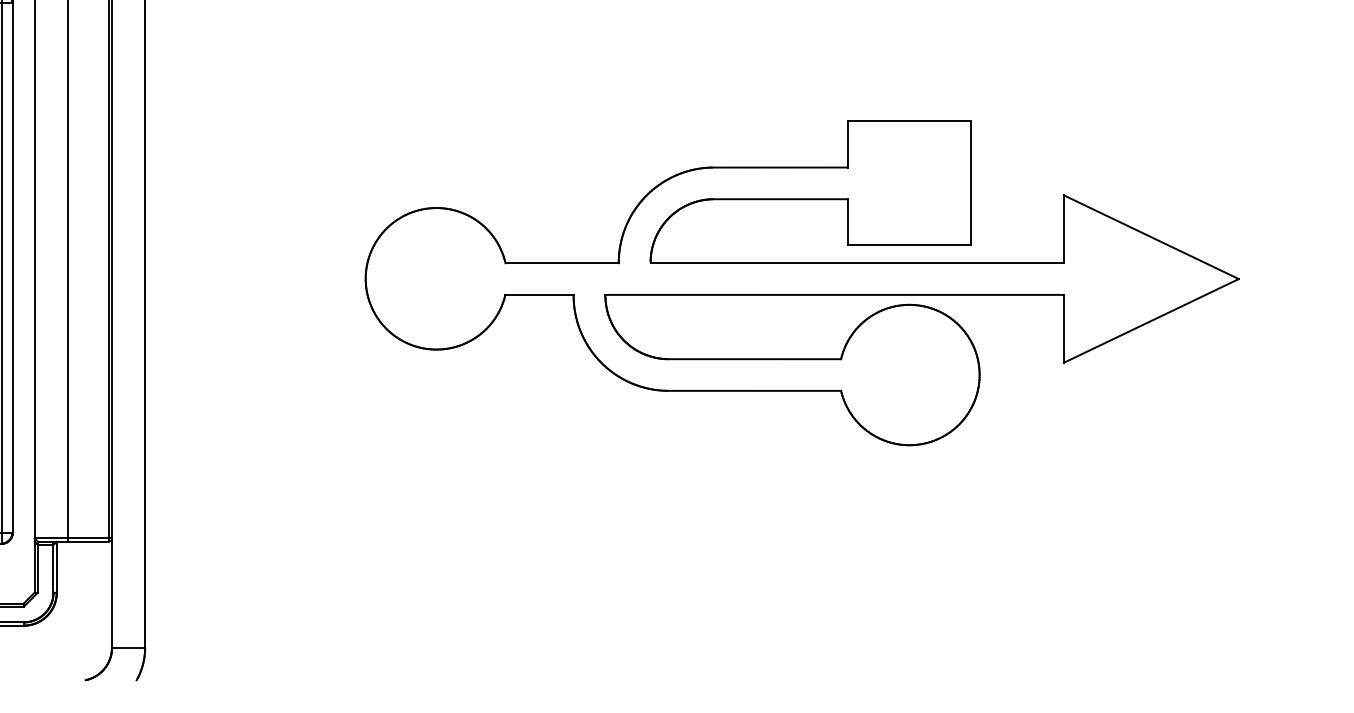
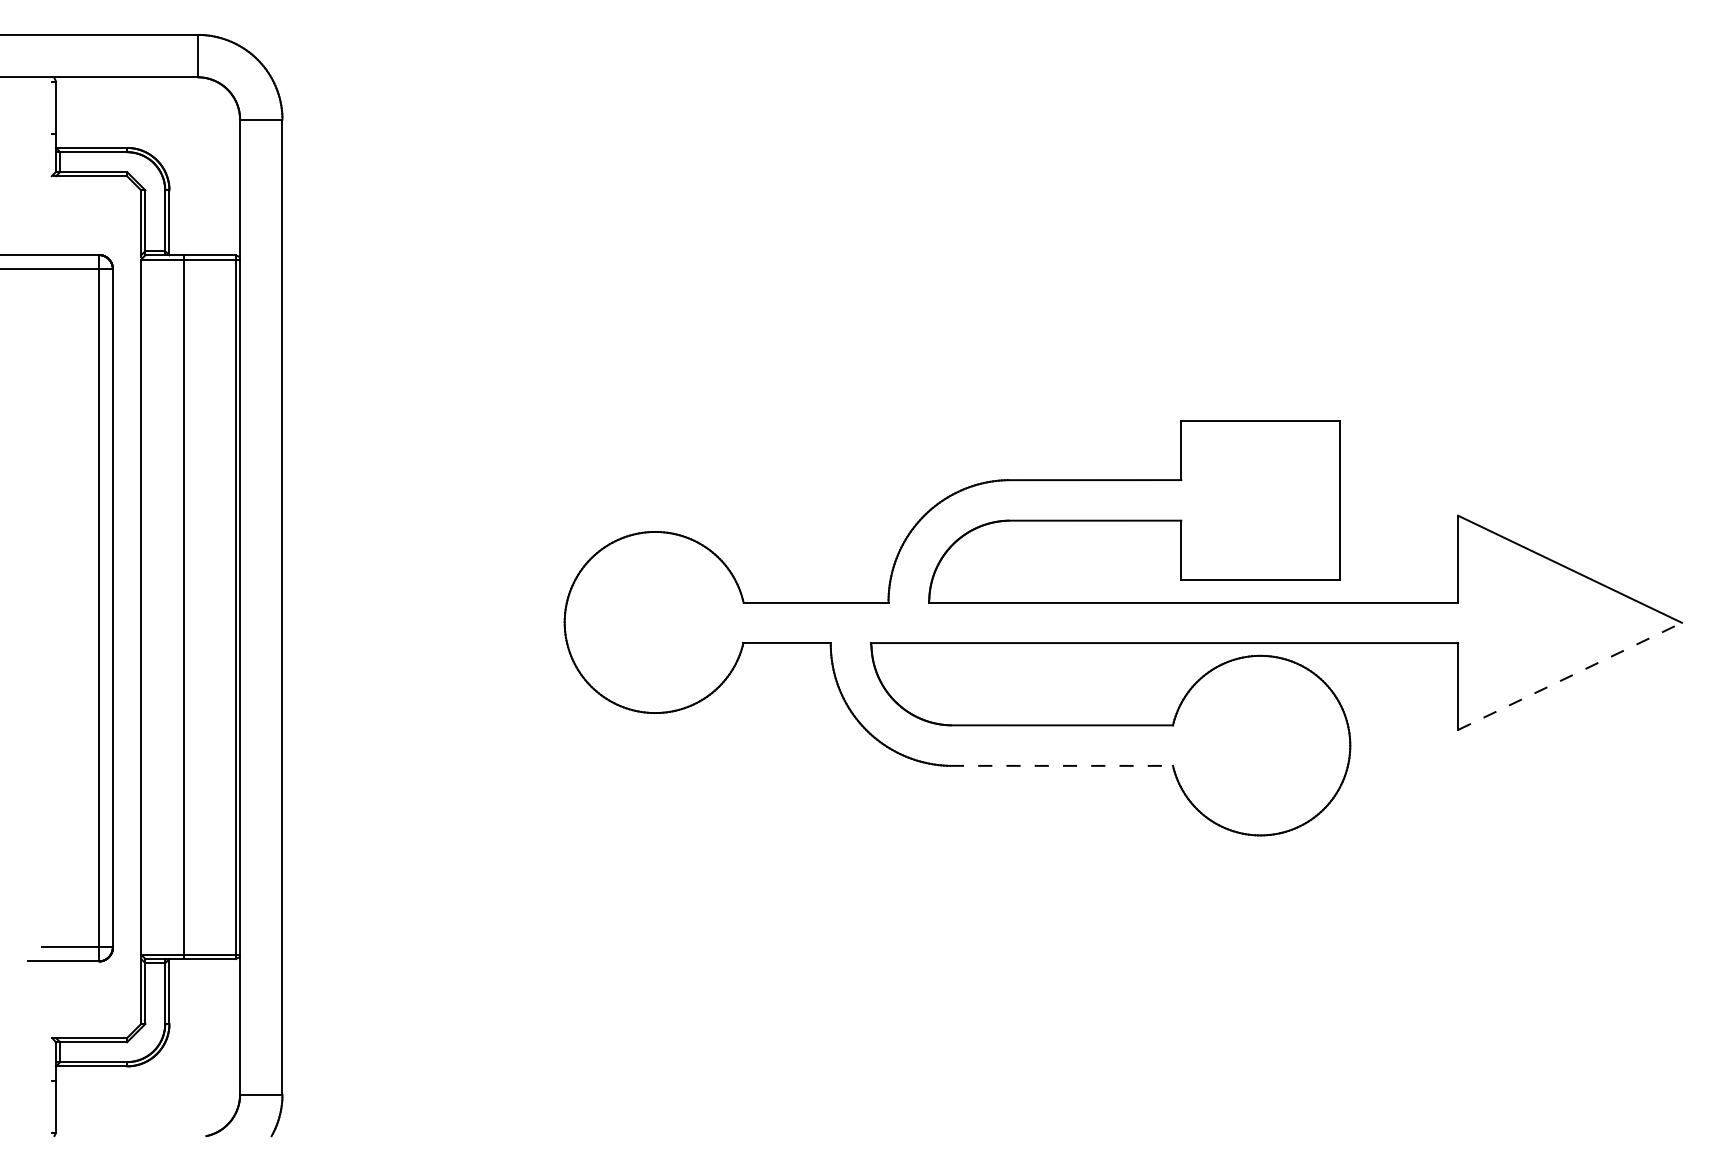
line: (1151, 321) -> (1570, 676), solid -> dashed
line: (753, 390) -> (1061, 765), solid -> dashed

